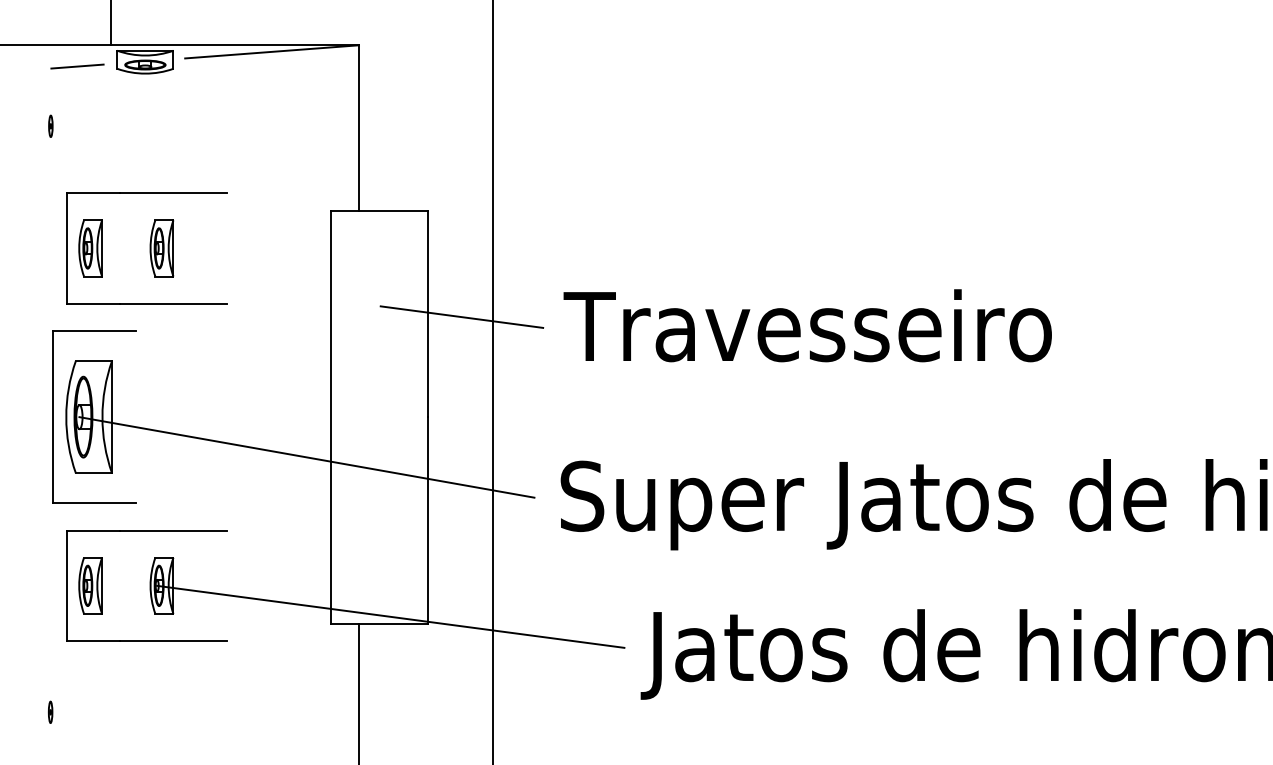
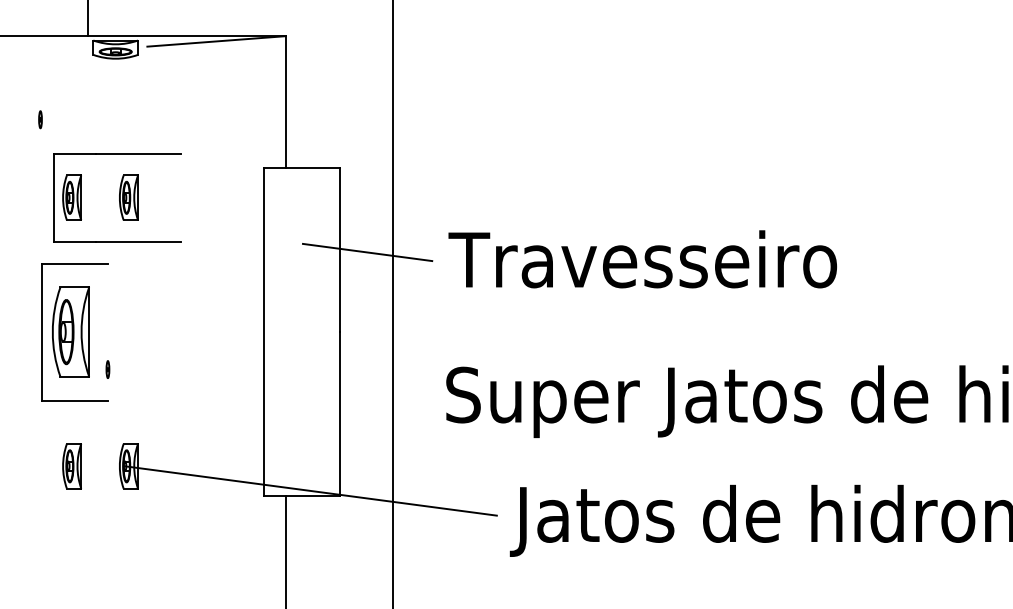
line: (77, 66) -> (61, 53), removed
part: (50, 125) -> (40, 119), moved
line: (306, 457) -> (243, 364), removed
part: (146, 531) -> (116, 423), removed
part: (50, 711) -> (107, 368), moved

